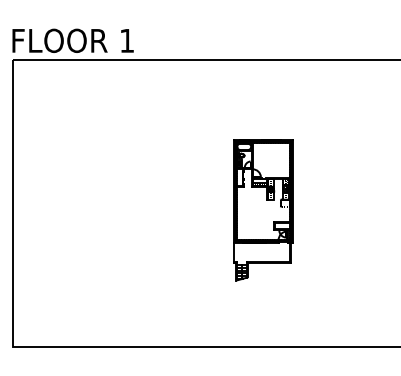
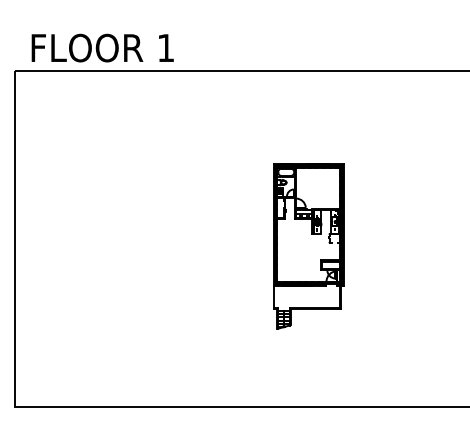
text: (72, 40) -> (102, 47), moved

